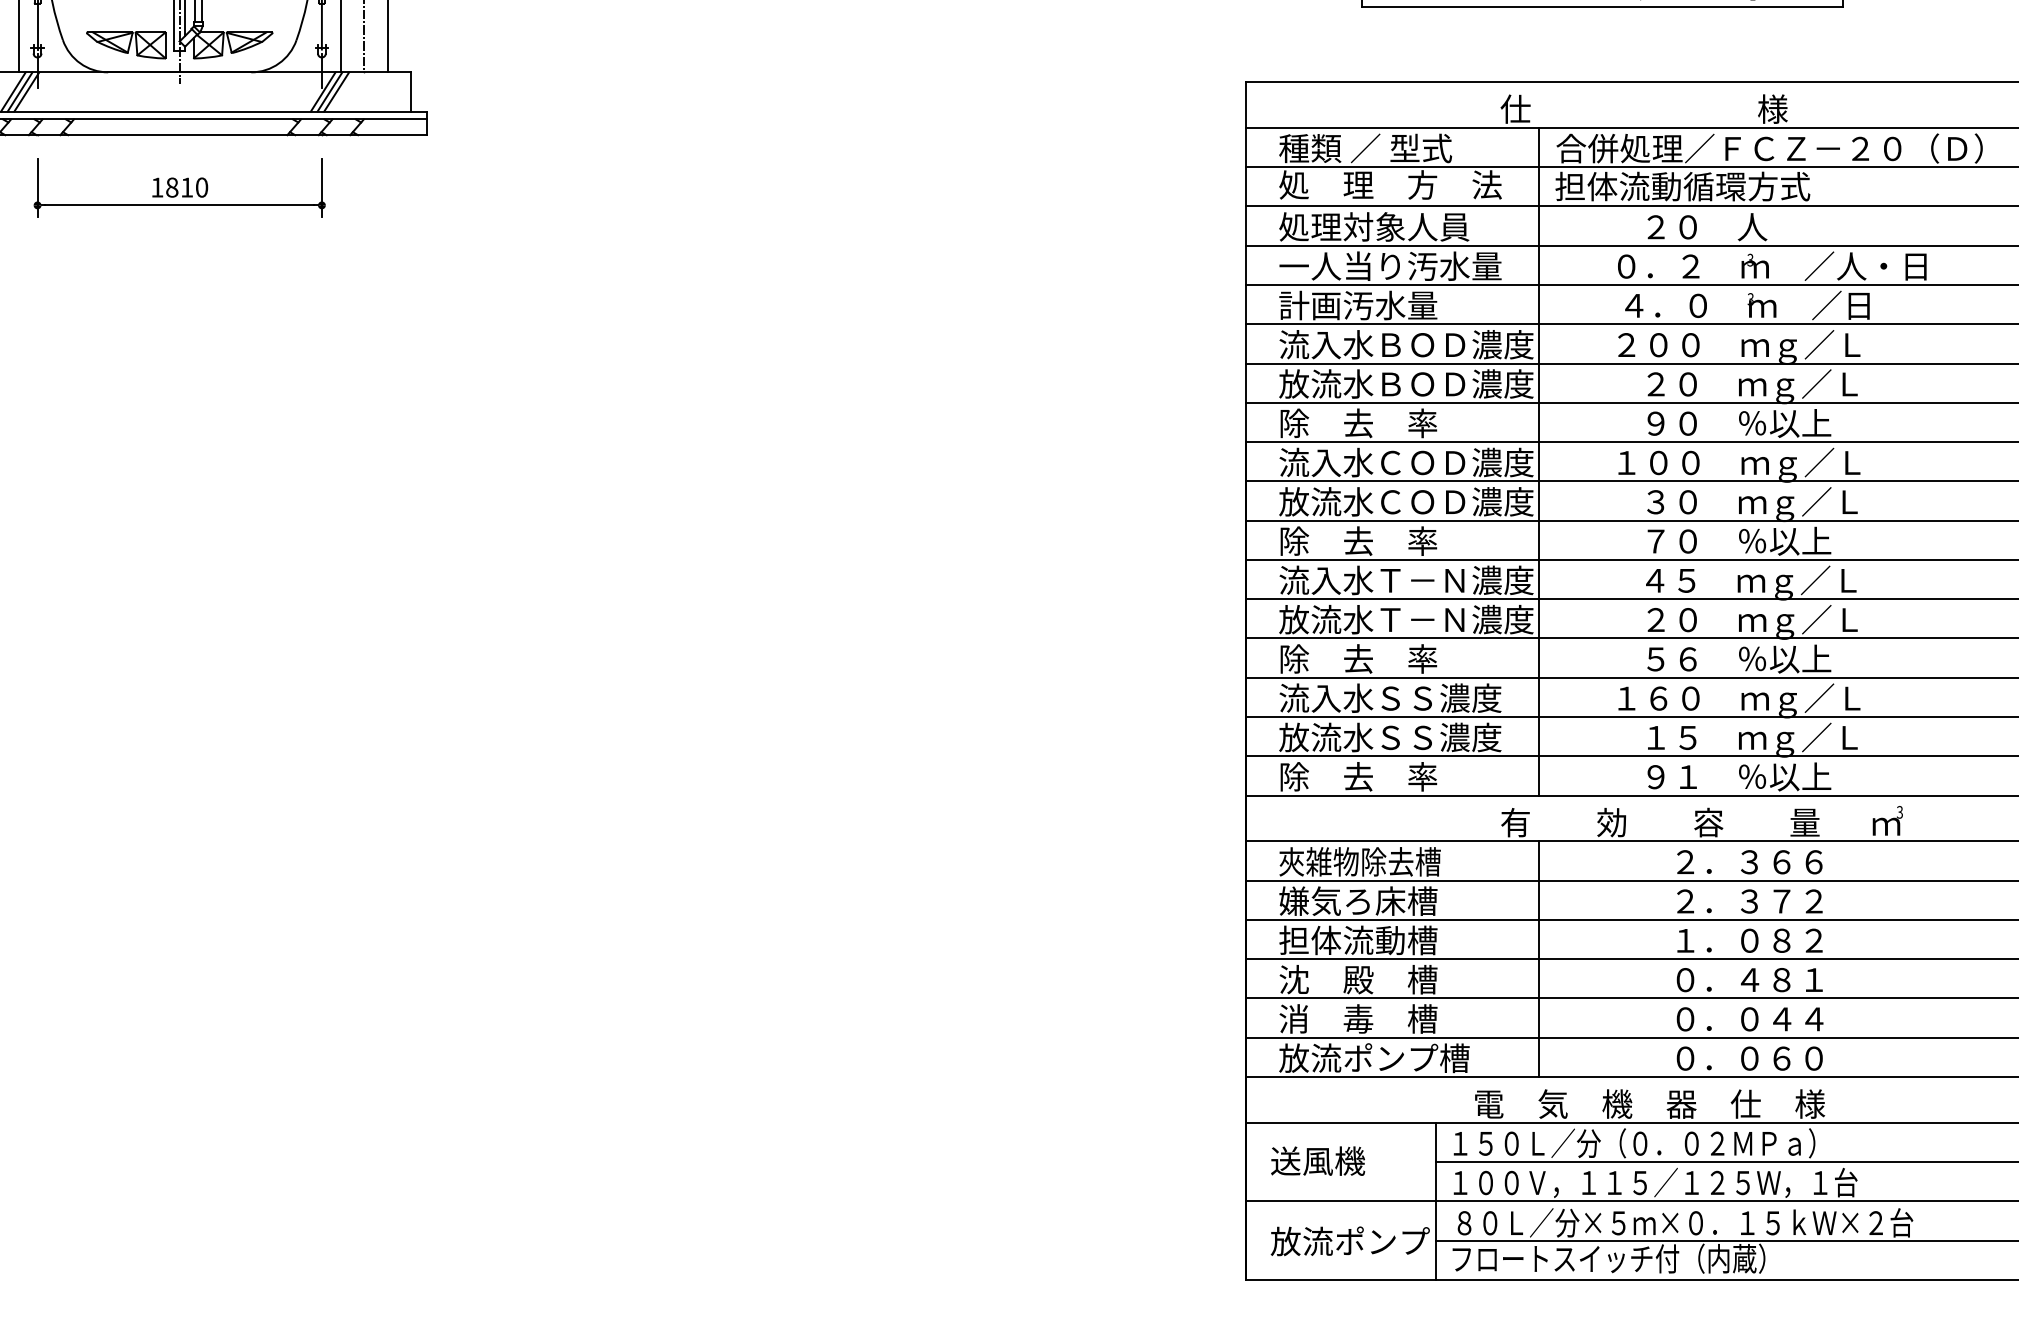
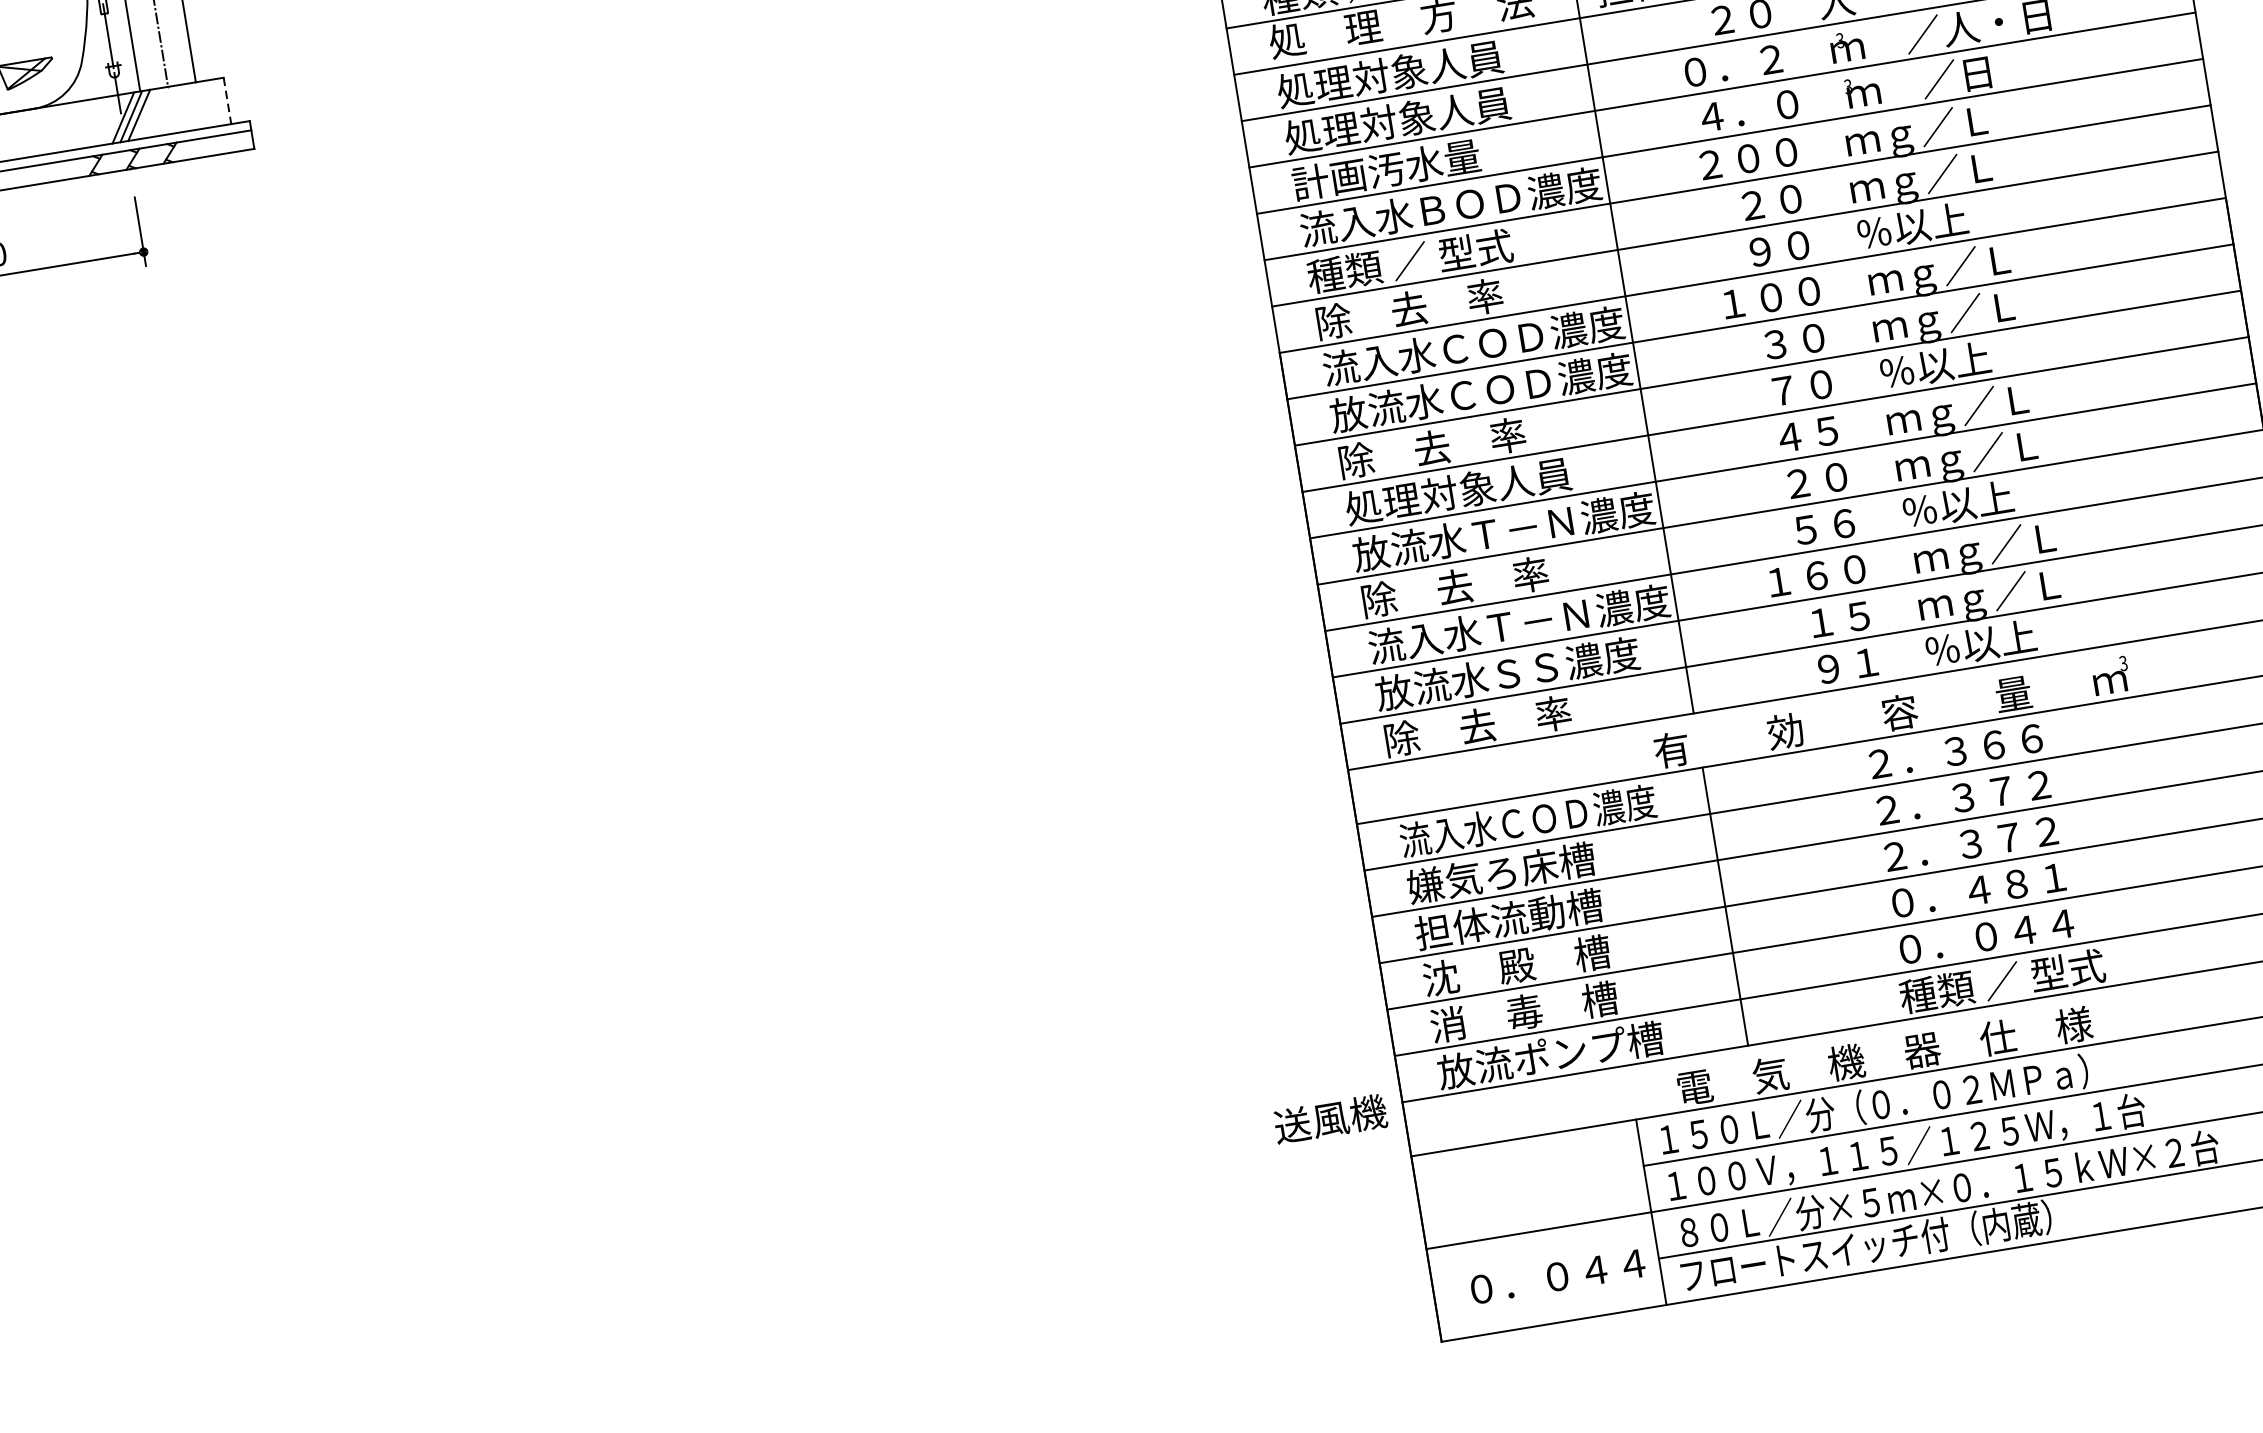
line: (411, 91) -> (227, 100), solid -> dashed
text: (1390, 266) -> (1416, 117), 一人当り汚水量 -> 処理対象人員
text: (1406, 383) -> (1458, 252), 放流水ＢＯＤ濃度 -> 種類 ／ 型式
text: (1406, 580) -> (1496, 485), 流入水Ｔ－Ｎ濃度 -> 処理対象人員
text: (1456, 697) -> (1577, 613), 流入水ＳＳ濃度 -> 流入水Ｔ－Ｎ濃度
text: (1387, 861) -> (1528, 820), 夾雑物除去槽 -> 流入水ＣＯＤ濃度
text: (1733, 940) -> (1951, 846), １．０８２ -> ２．３７２
text: (1756, 1057) -> (2001, 980), ０．０６０ -> 種類 ／ 型式
text: (1318, 1160) -> (1330, 1118), moved
text: (1349, 1241) -> (1556, 1276), 放流ポンプ -> ０．０４４

